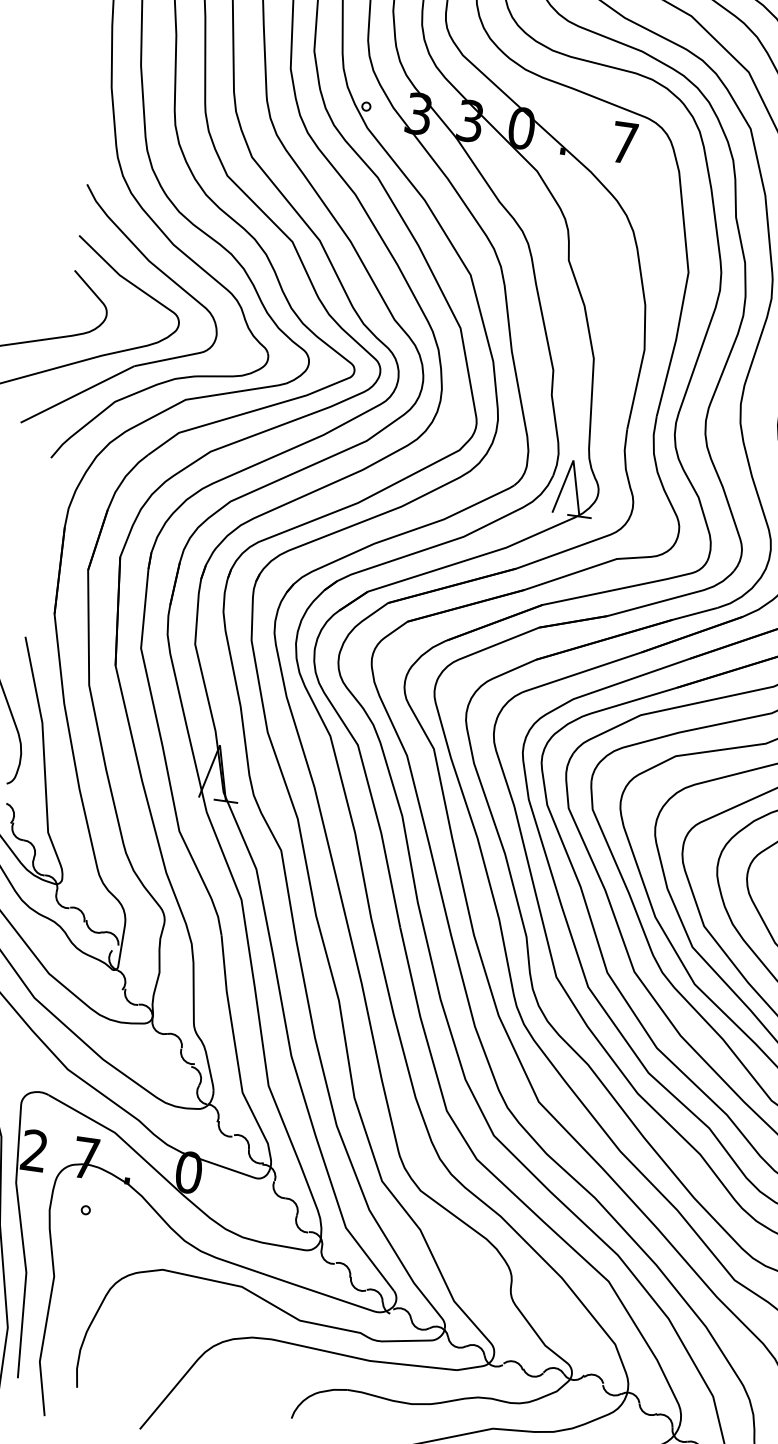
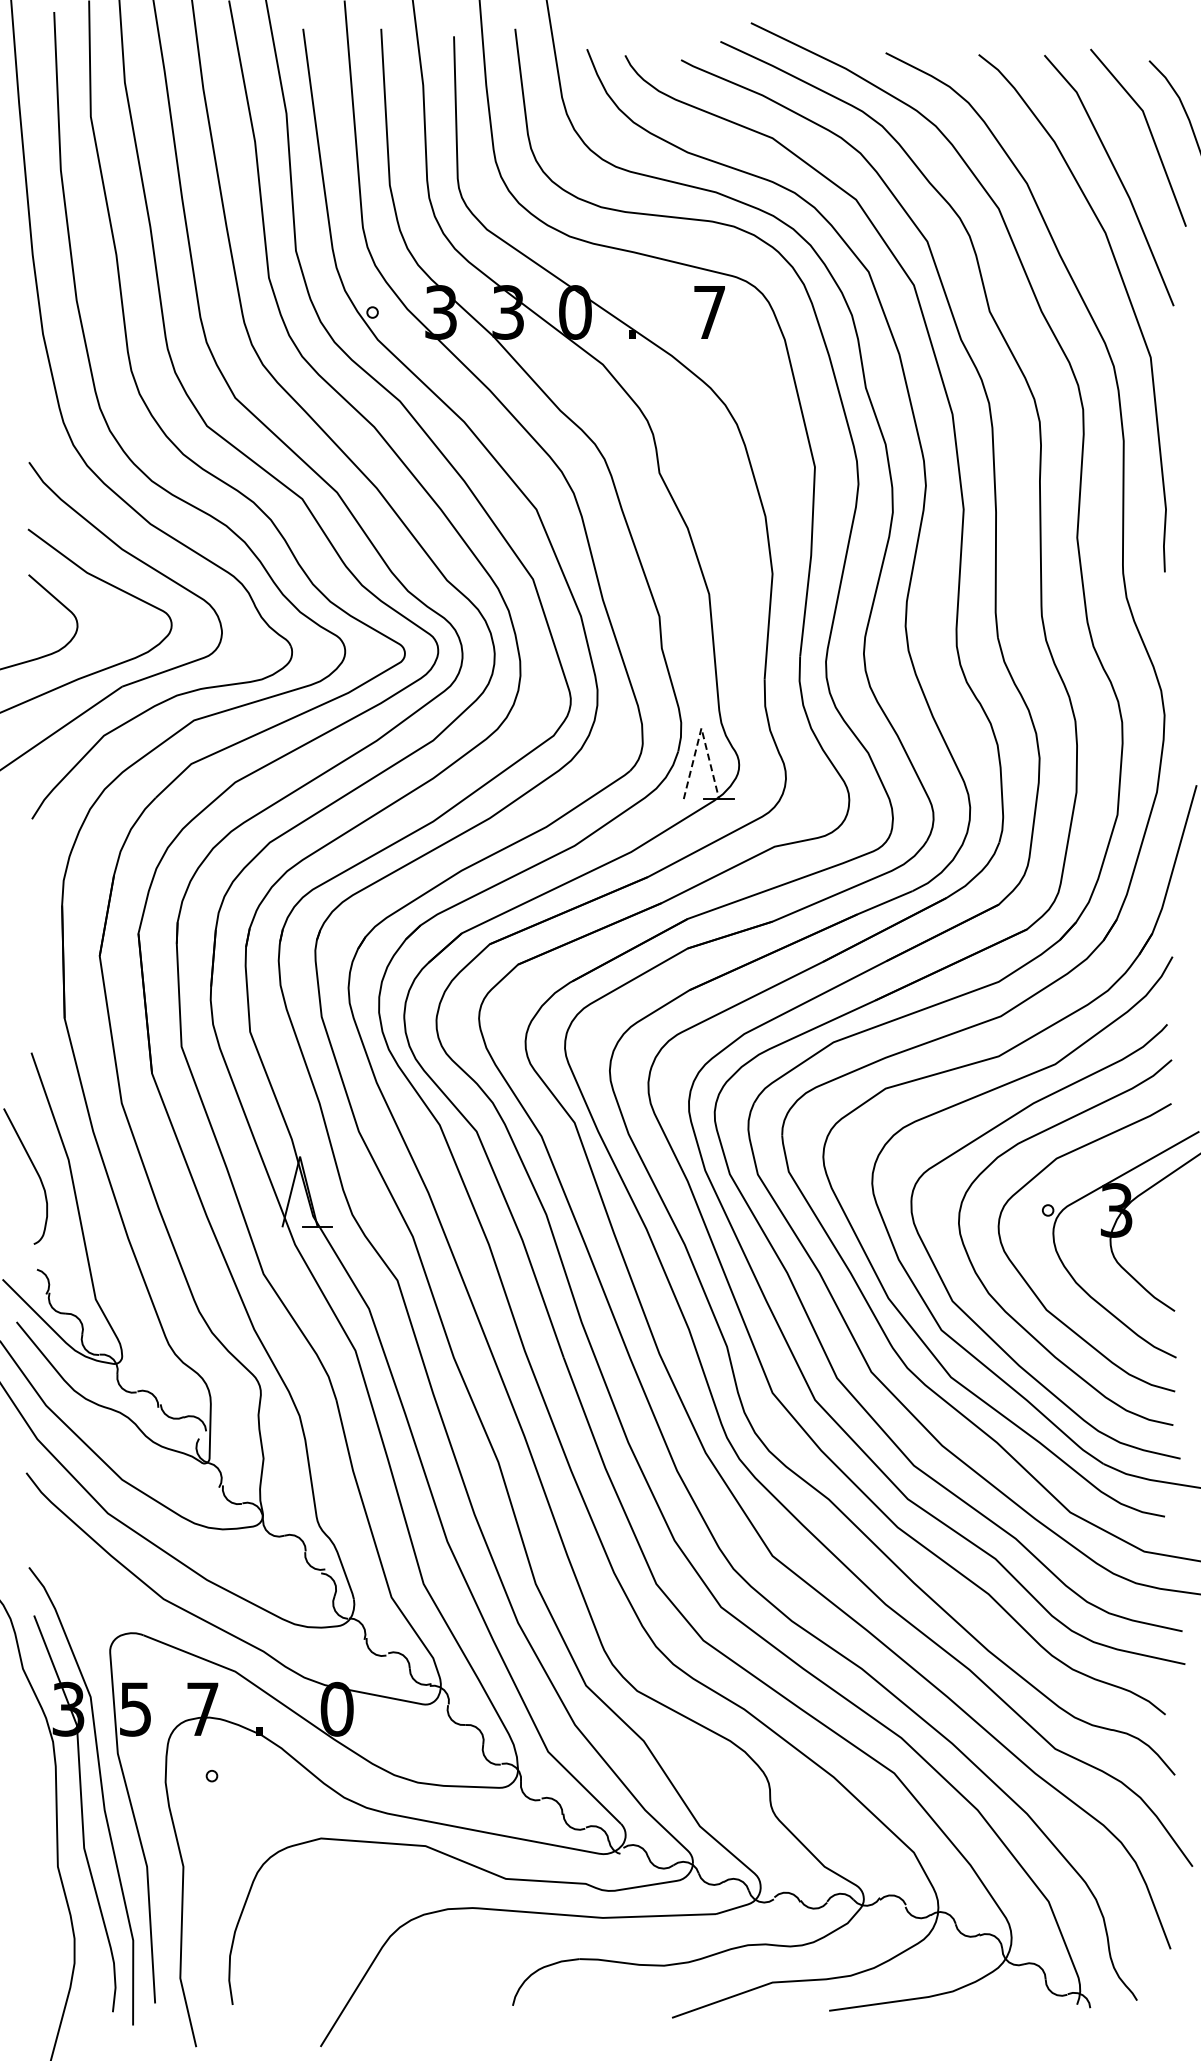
line: (573, 460) -> (701, 728), solid -> dashed
text: (33, 1150) -> (134, 1708), 2 -> 5

